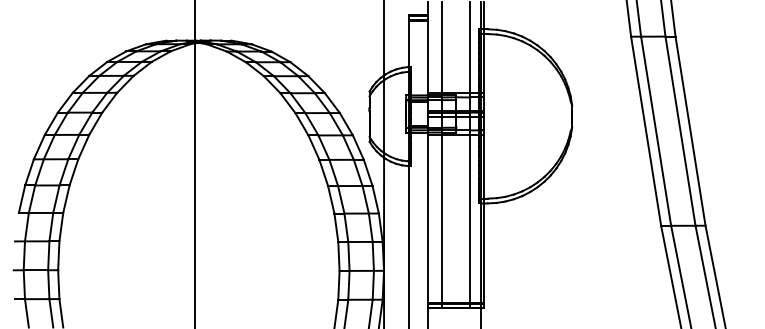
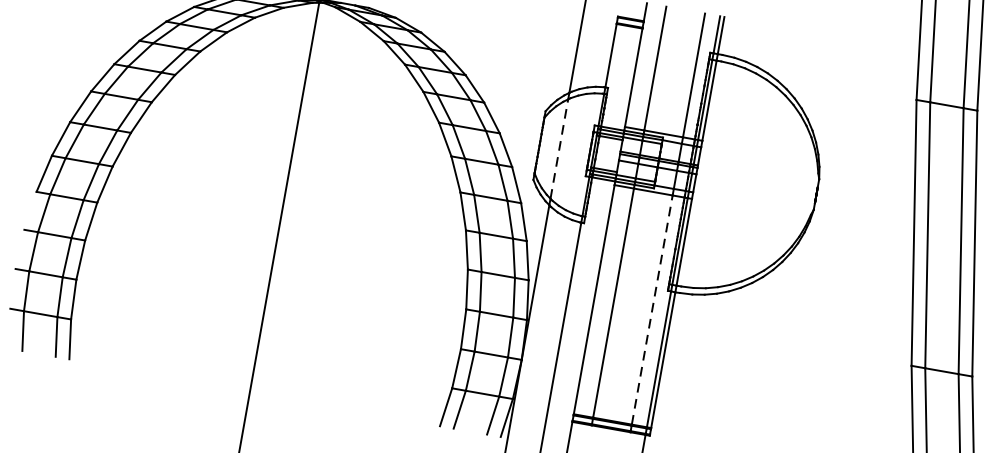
line: (384, 116) -> (559, 148), solid -> dashed
line: (470, 219) -> (652, 310), solid -> dashed

